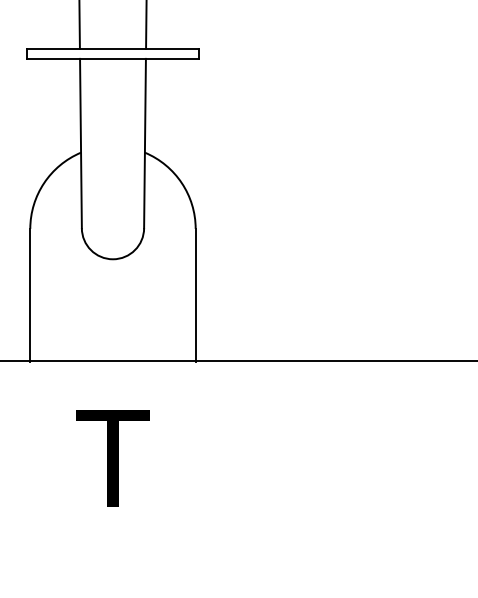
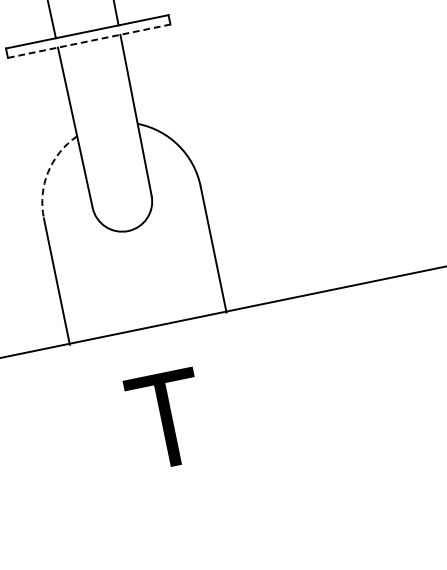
line: (113, 58) -> (89, 40), solid -> dashed
arc: (44, 183) -> (48, 172), solid -> dashed

